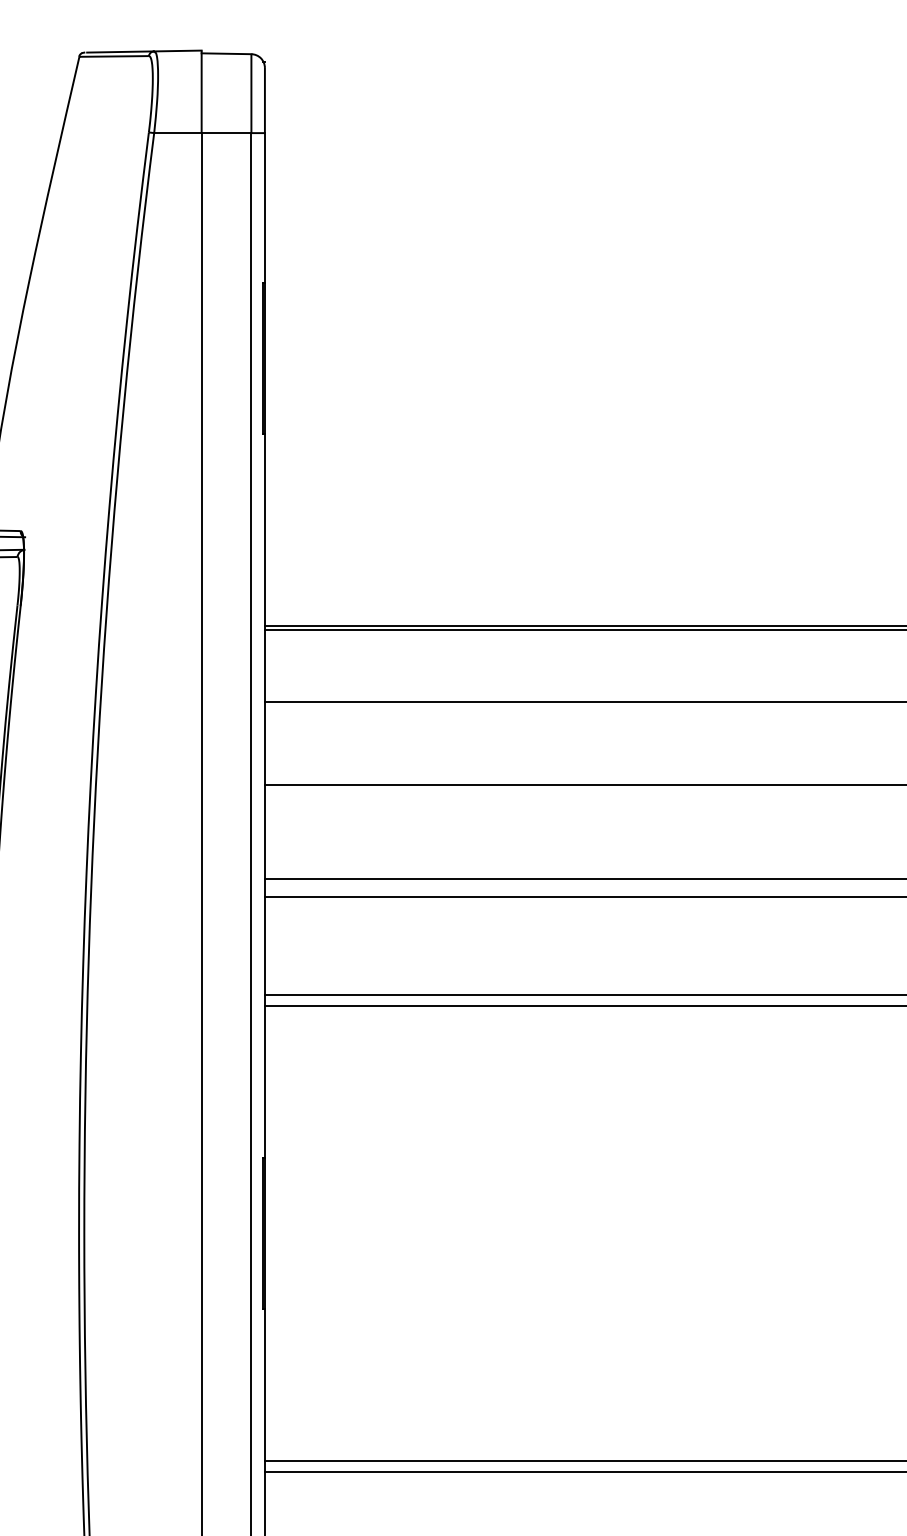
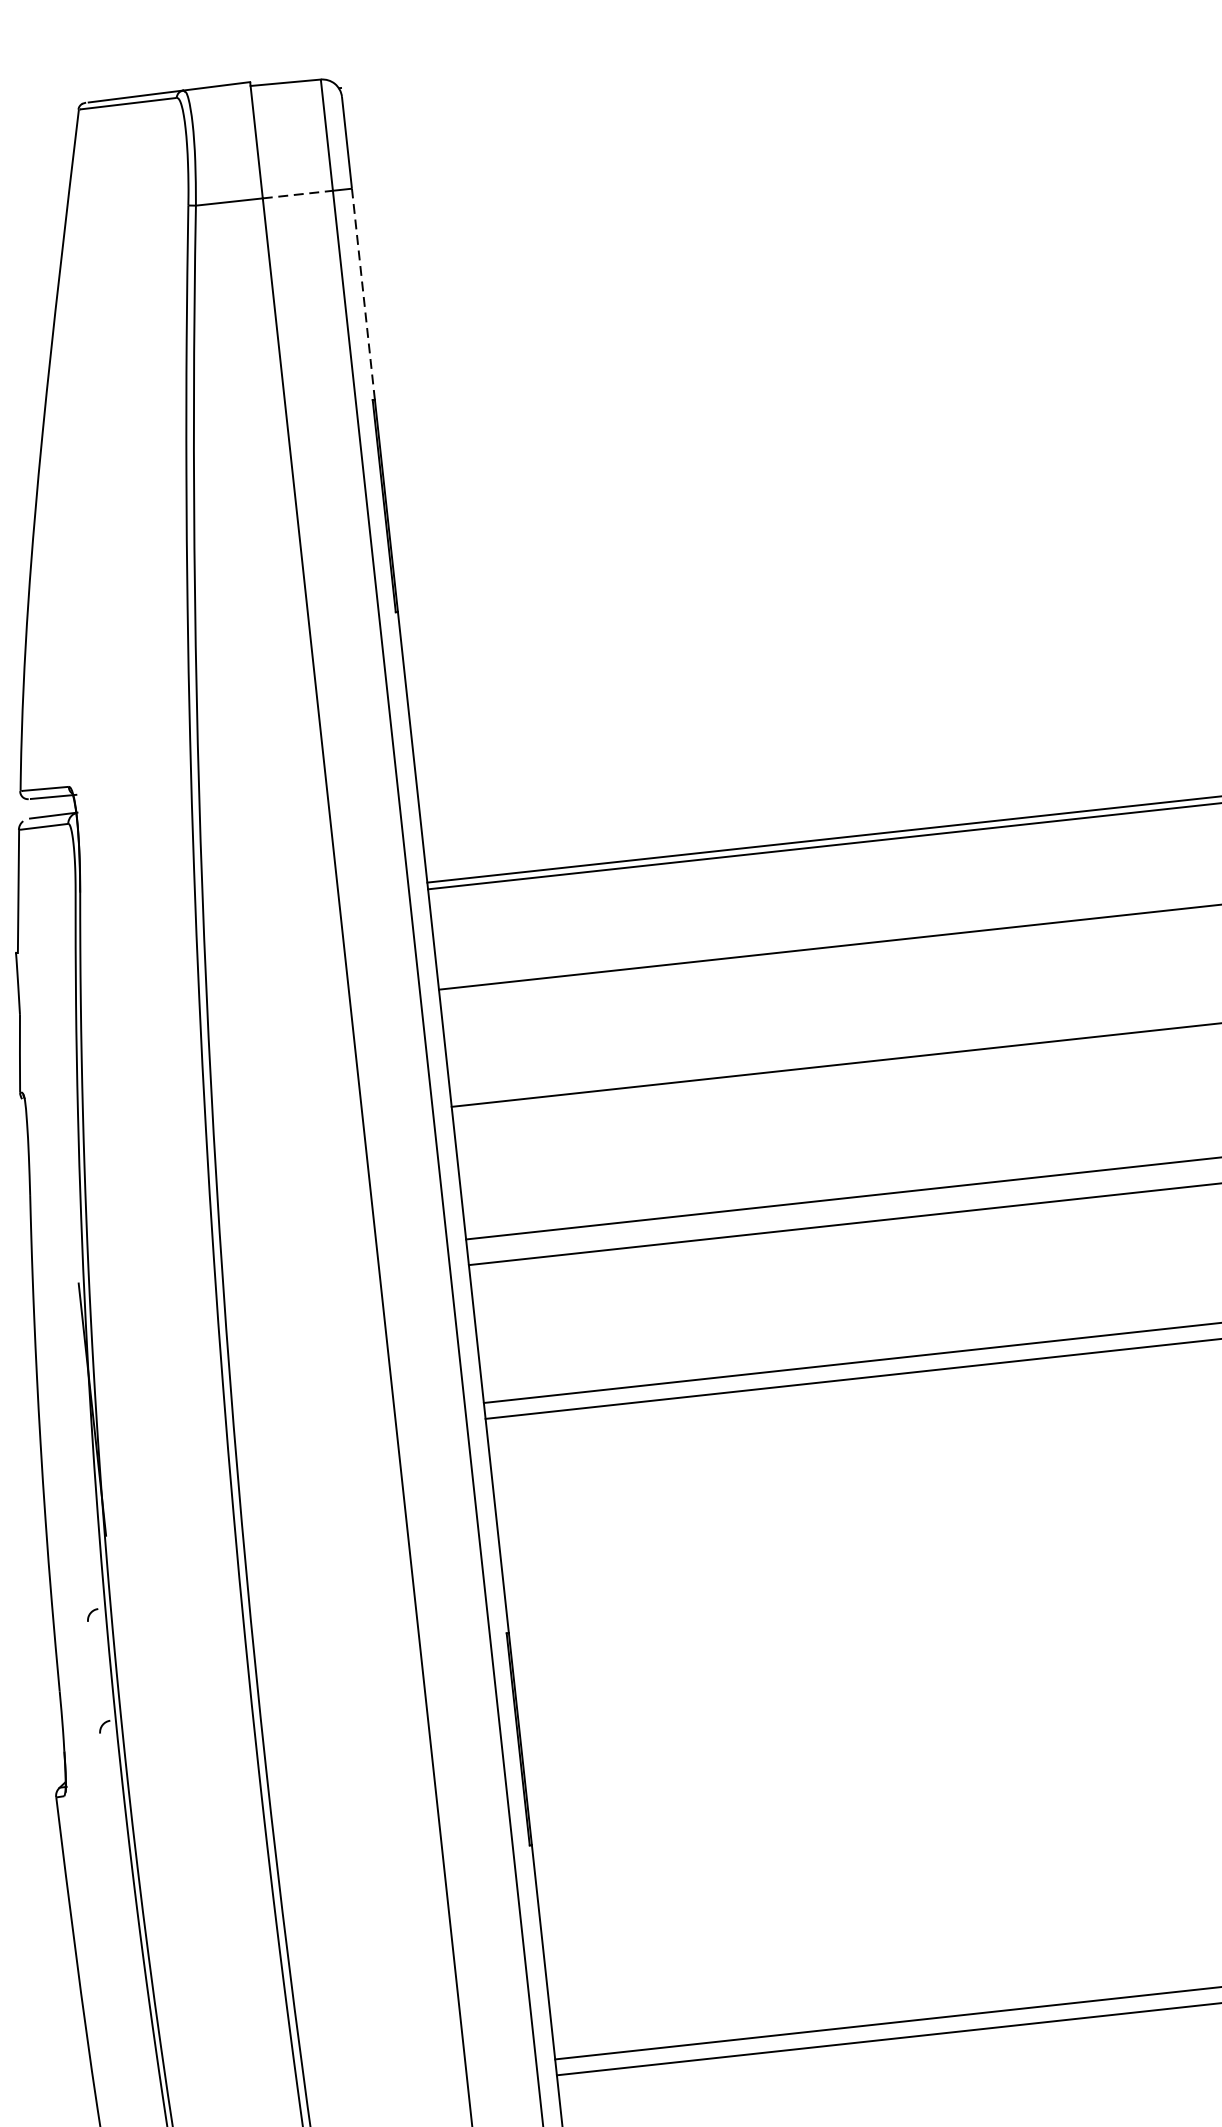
line: (226, 133) -> (297, 195), solid -> dashed
line: (264, 208) -> (362, 294), solid -> dashed

